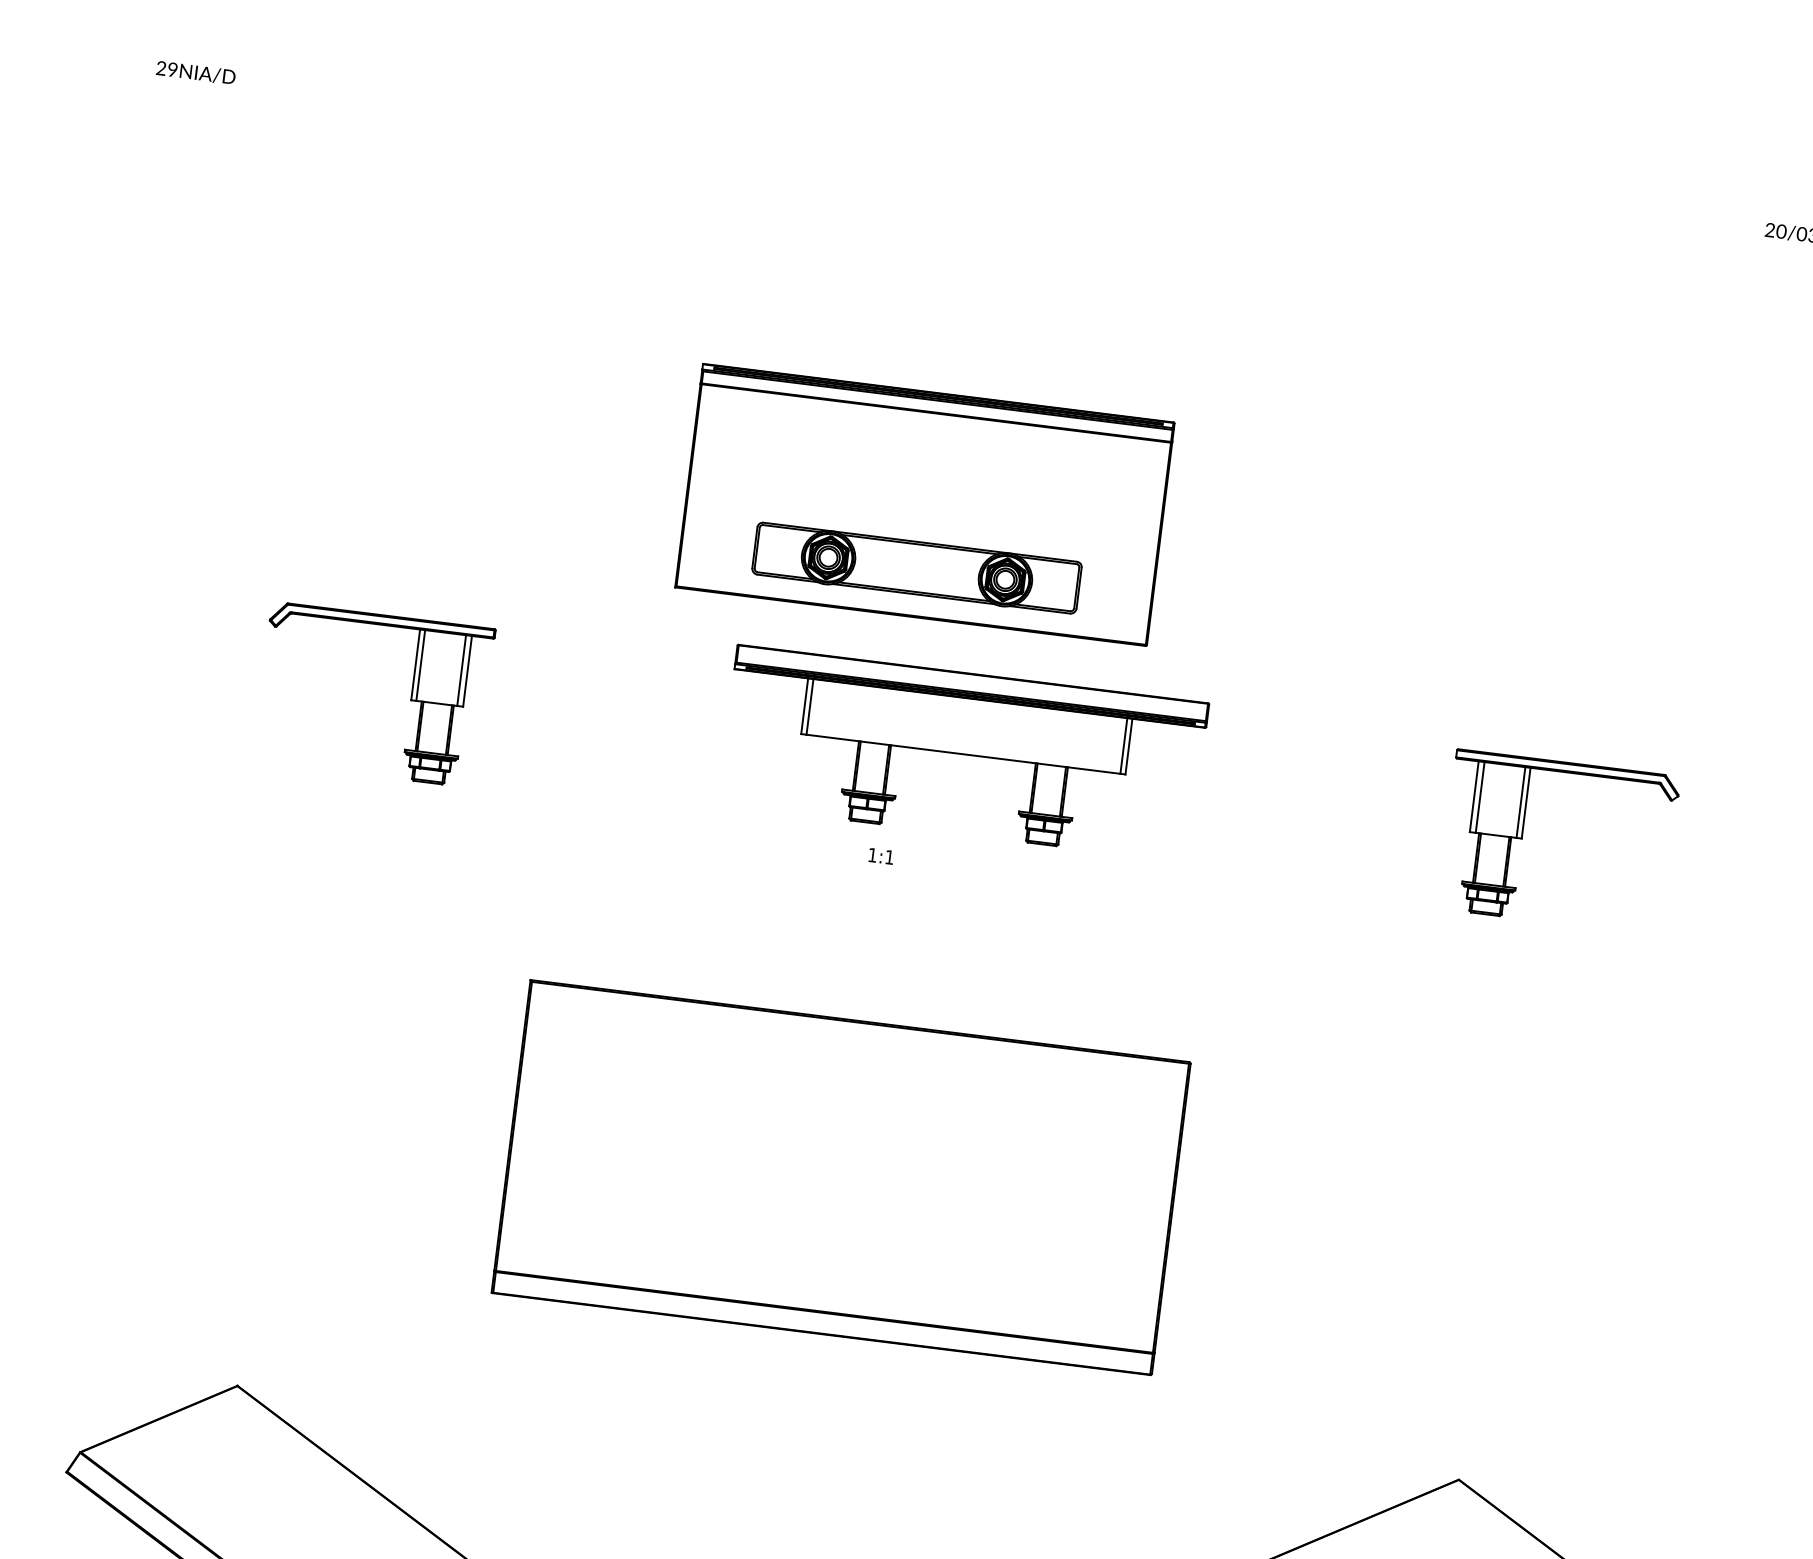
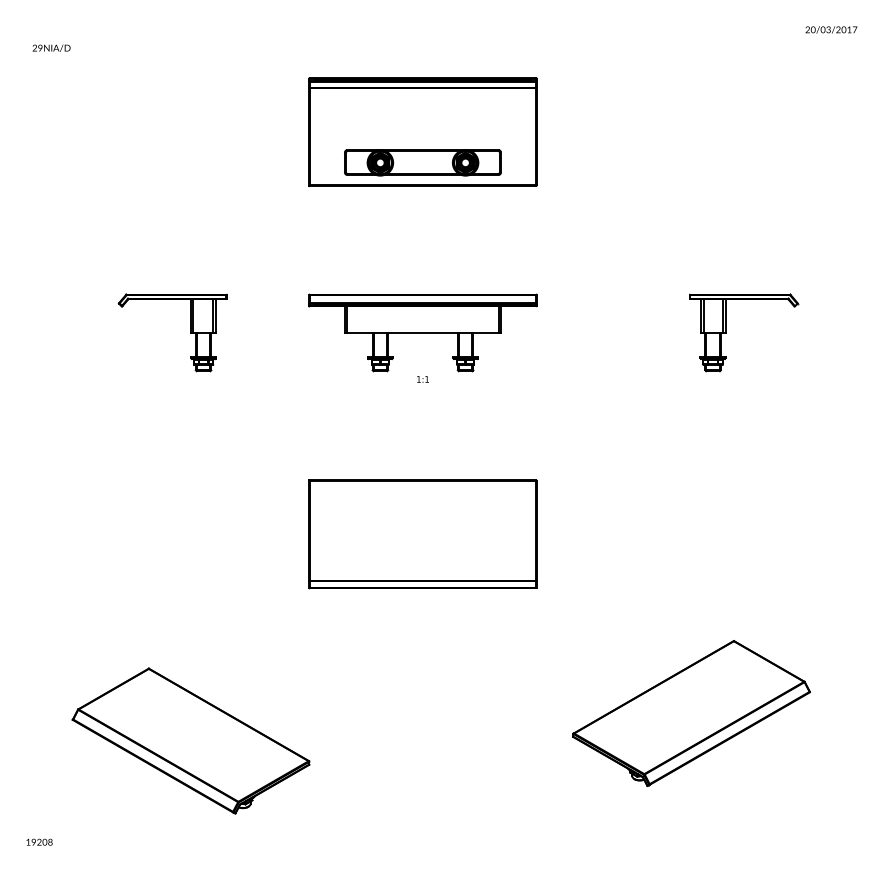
part: (923, 505) -> (422, 132), moved
part: (962, 752) -> (422, 332), moved
part: (840, 1178) -> (422, 534), size x0.71

